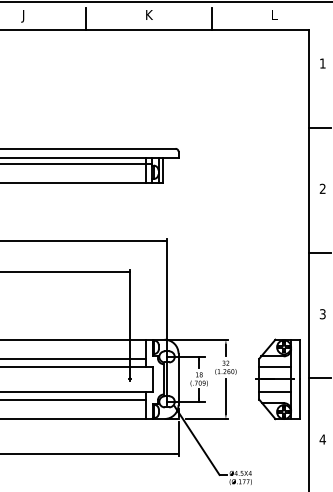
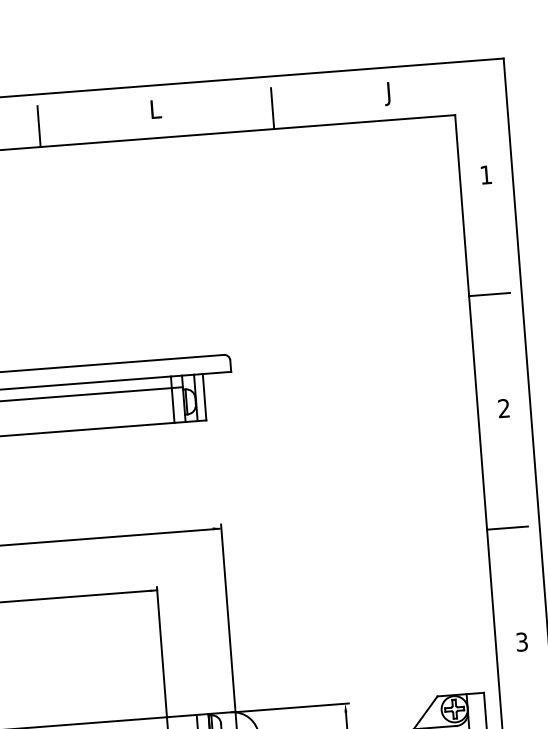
text: (149, 14) -> (156, 108), K -> L
text: (274, 16) -> (389, 94), L -> J

